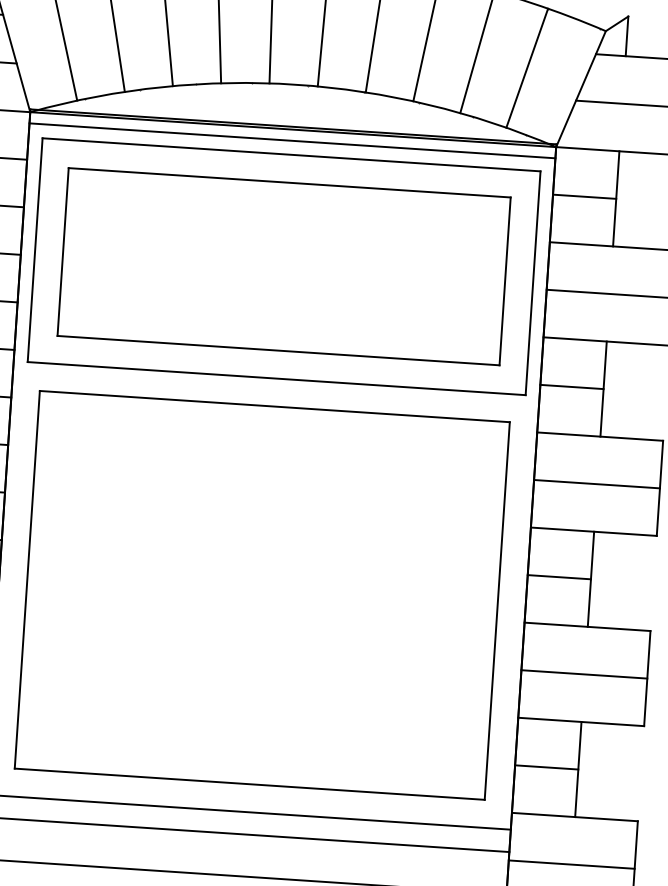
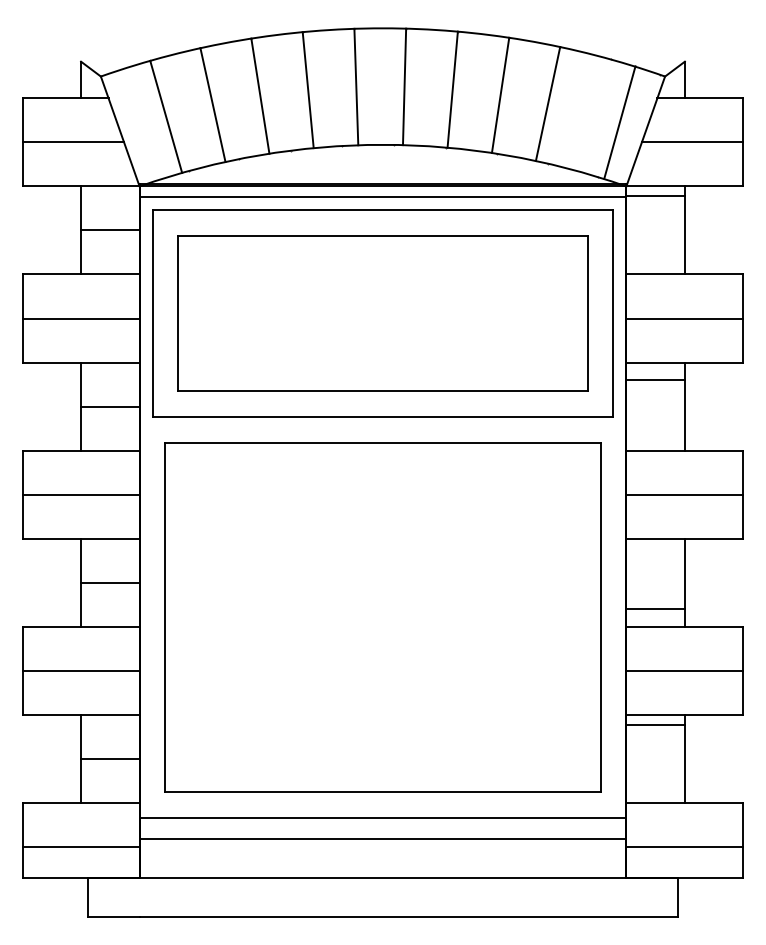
line: (526, 68) -> (619, 122), moved
line: (584, 196) -> (655, 196), moved
line: (571, 386) -> (655, 379), moved
line: (559, 577) -> (655, 608), moved
line: (546, 767) -> (655, 724), moved

